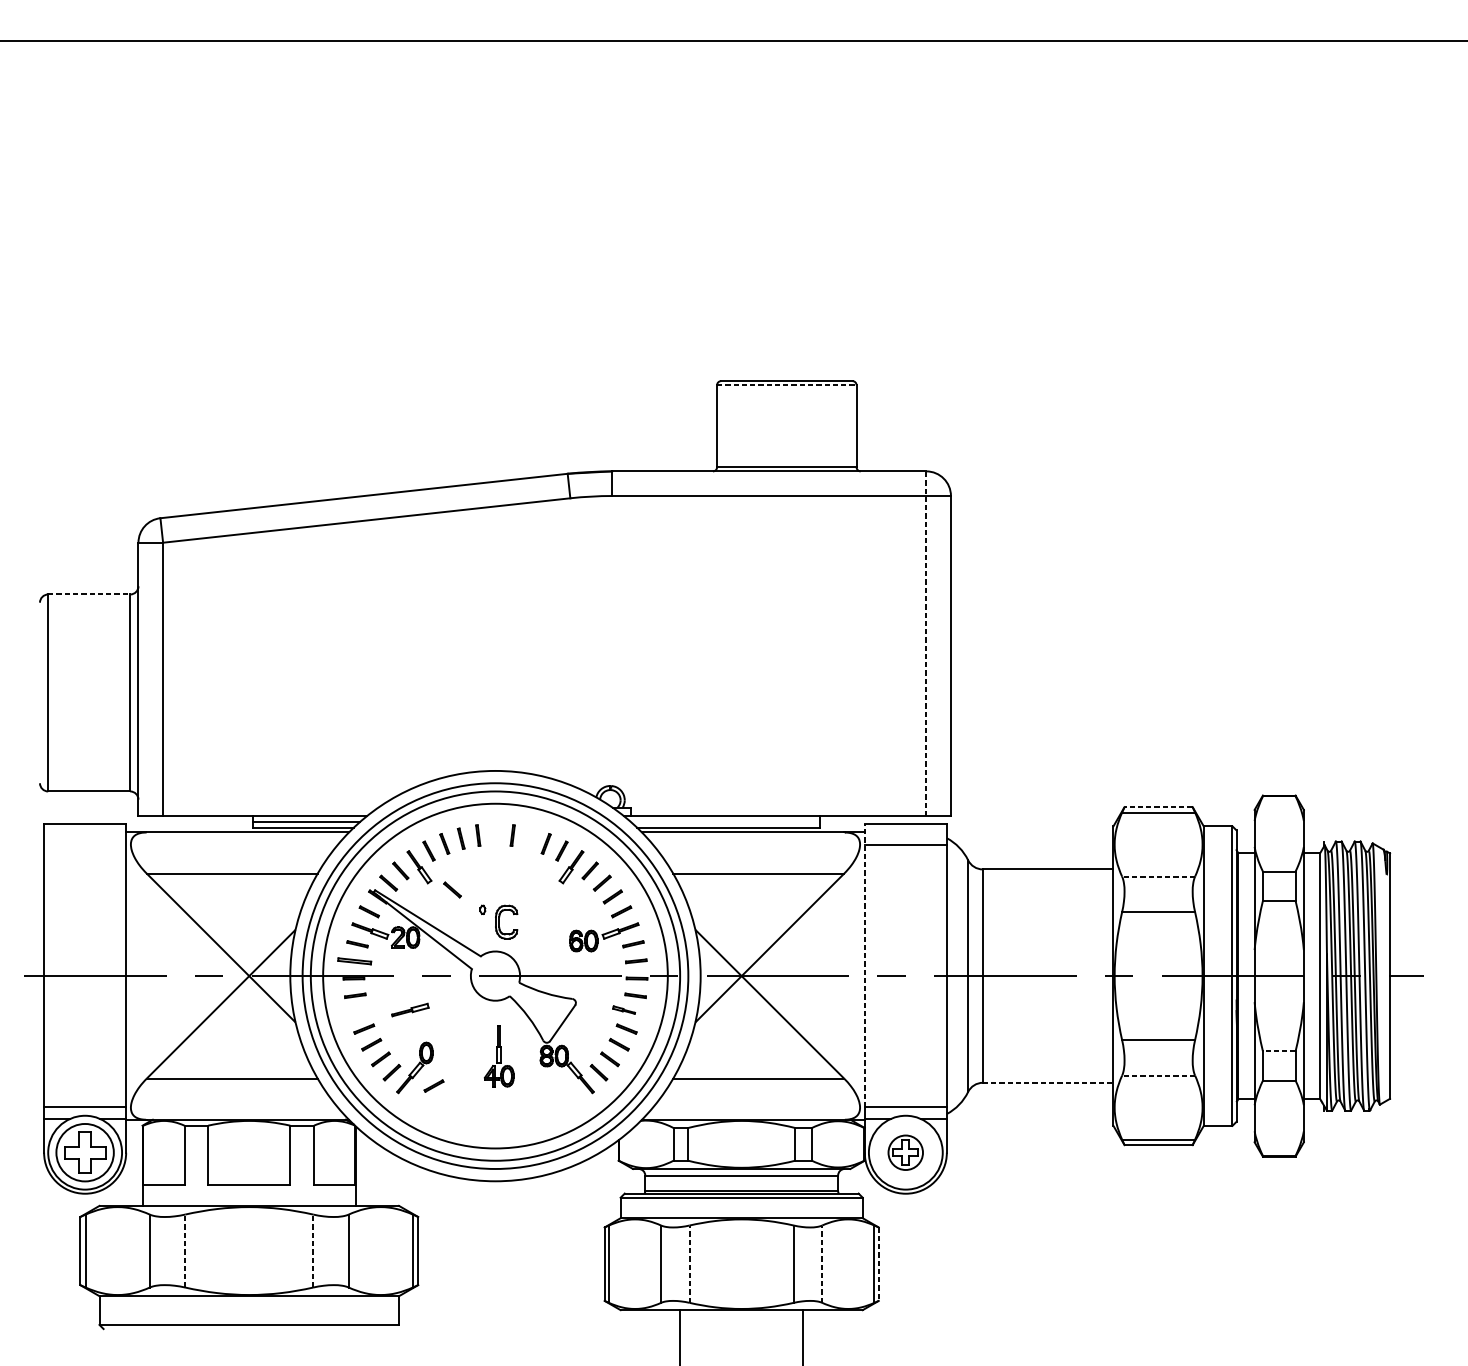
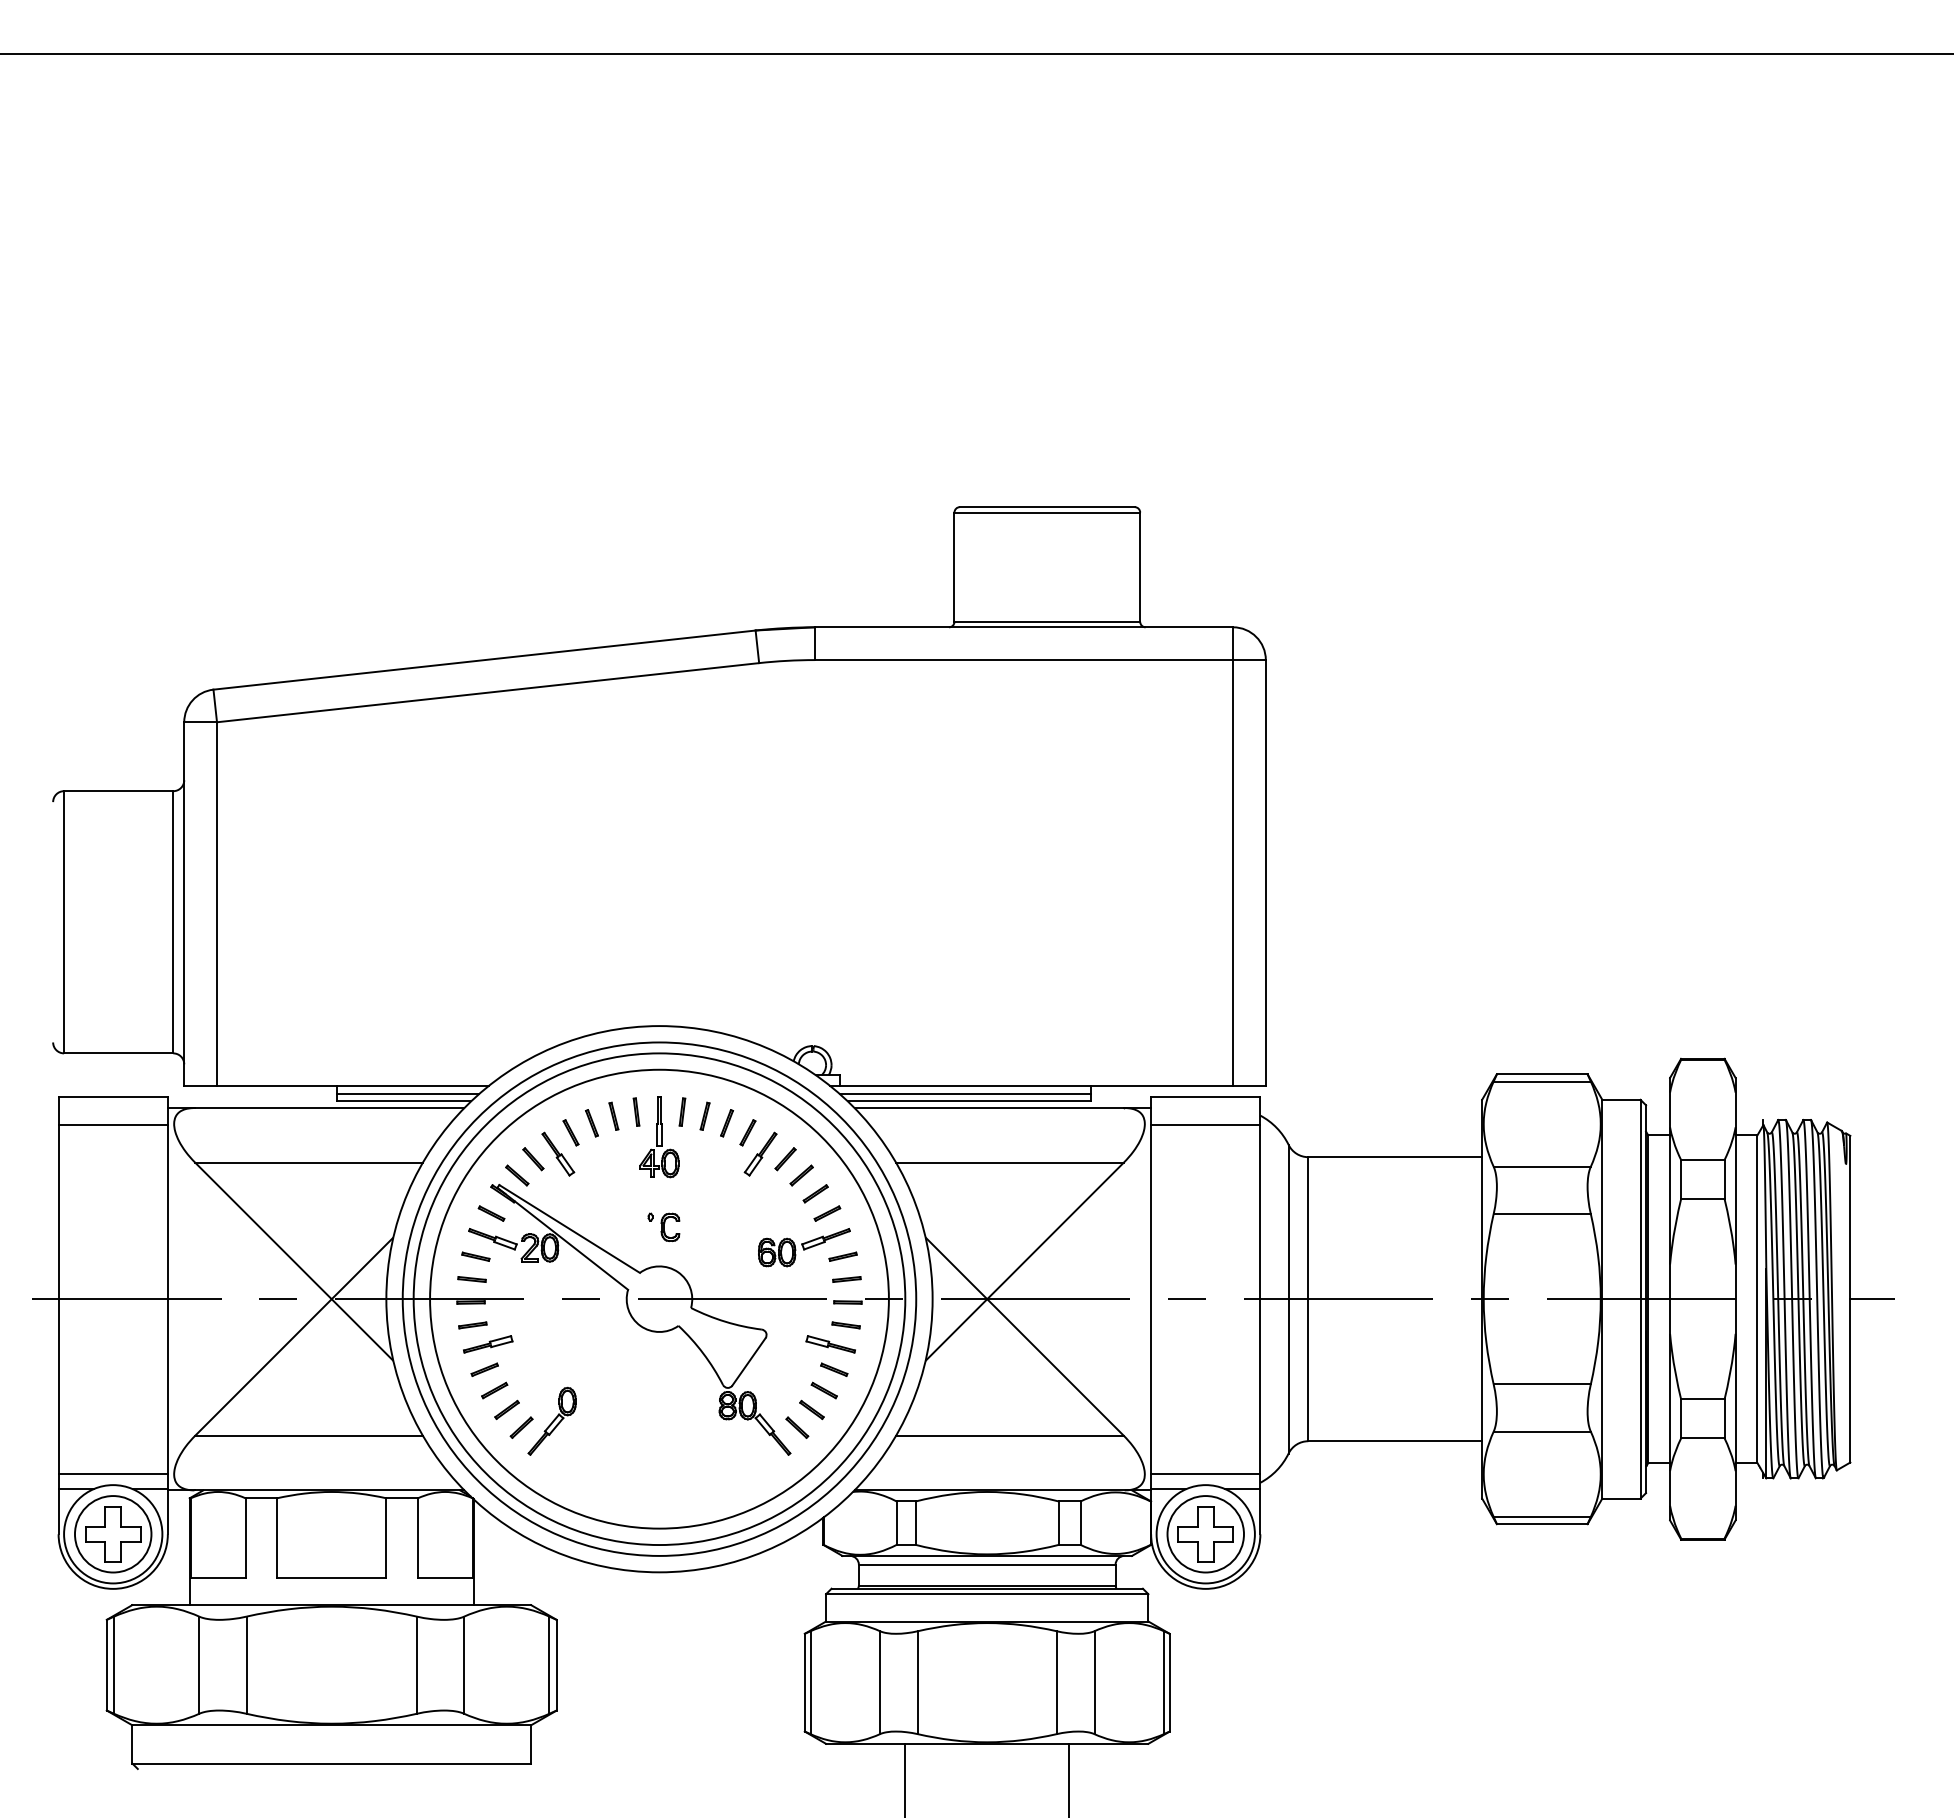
line: (786, 385) -> (1047, 512), dashed -> solid
line: (89, 594) -> (118, 791), dashed -> solid
line: (926, 643) -> (1233, 856), dashed -> solid
line: (1158, 807) -> (1541, 1074), dashed -> solid
line: (725, 821) -> (965, 1093), added
part: (529, 838) -> (704, 1115), added
line: (84, 844) -> (112, 1124), added
line: (1158, 876) -> (1542, 1166), dashed -> solid
part: (452, 889) -> (602, 1184), removed
part: (498, 922) -> (663, 1227), size x0.62
part: (354, 961) -> (471, 1279), size x0.62
line: (865, 965) -> (1151, 1284), dashed -> solid
part: (410, 1010) -> (488, 1344), moved
part: (623, 1010) -> (830, 1344), size x1.67
line: (1278, 1051) -> (1702, 1399), dashed -> solid
part: (499, 1056) -> (659, 1137), moved
line: (1158, 1075) -> (1542, 1431), dashed -> solid
line: (1048, 1083) -> (1395, 1441), dashed -> solid
part: (433, 1086) -> (577, 1445), removed
part: (905, 1152) -> (1205, 1534), size x1.67
line: (185, 1251) -> (246, 1665), dashed -> solid
line: (312, 1251) -> (416, 1665), dashed -> solid
line: (689, 1264) -> (917, 1682), dashed -> solid
line: (822, 1264) -> (1094, 1682), dashed -> solid
line: (878, 1264) -> (1169, 1682), dashed -> solid

